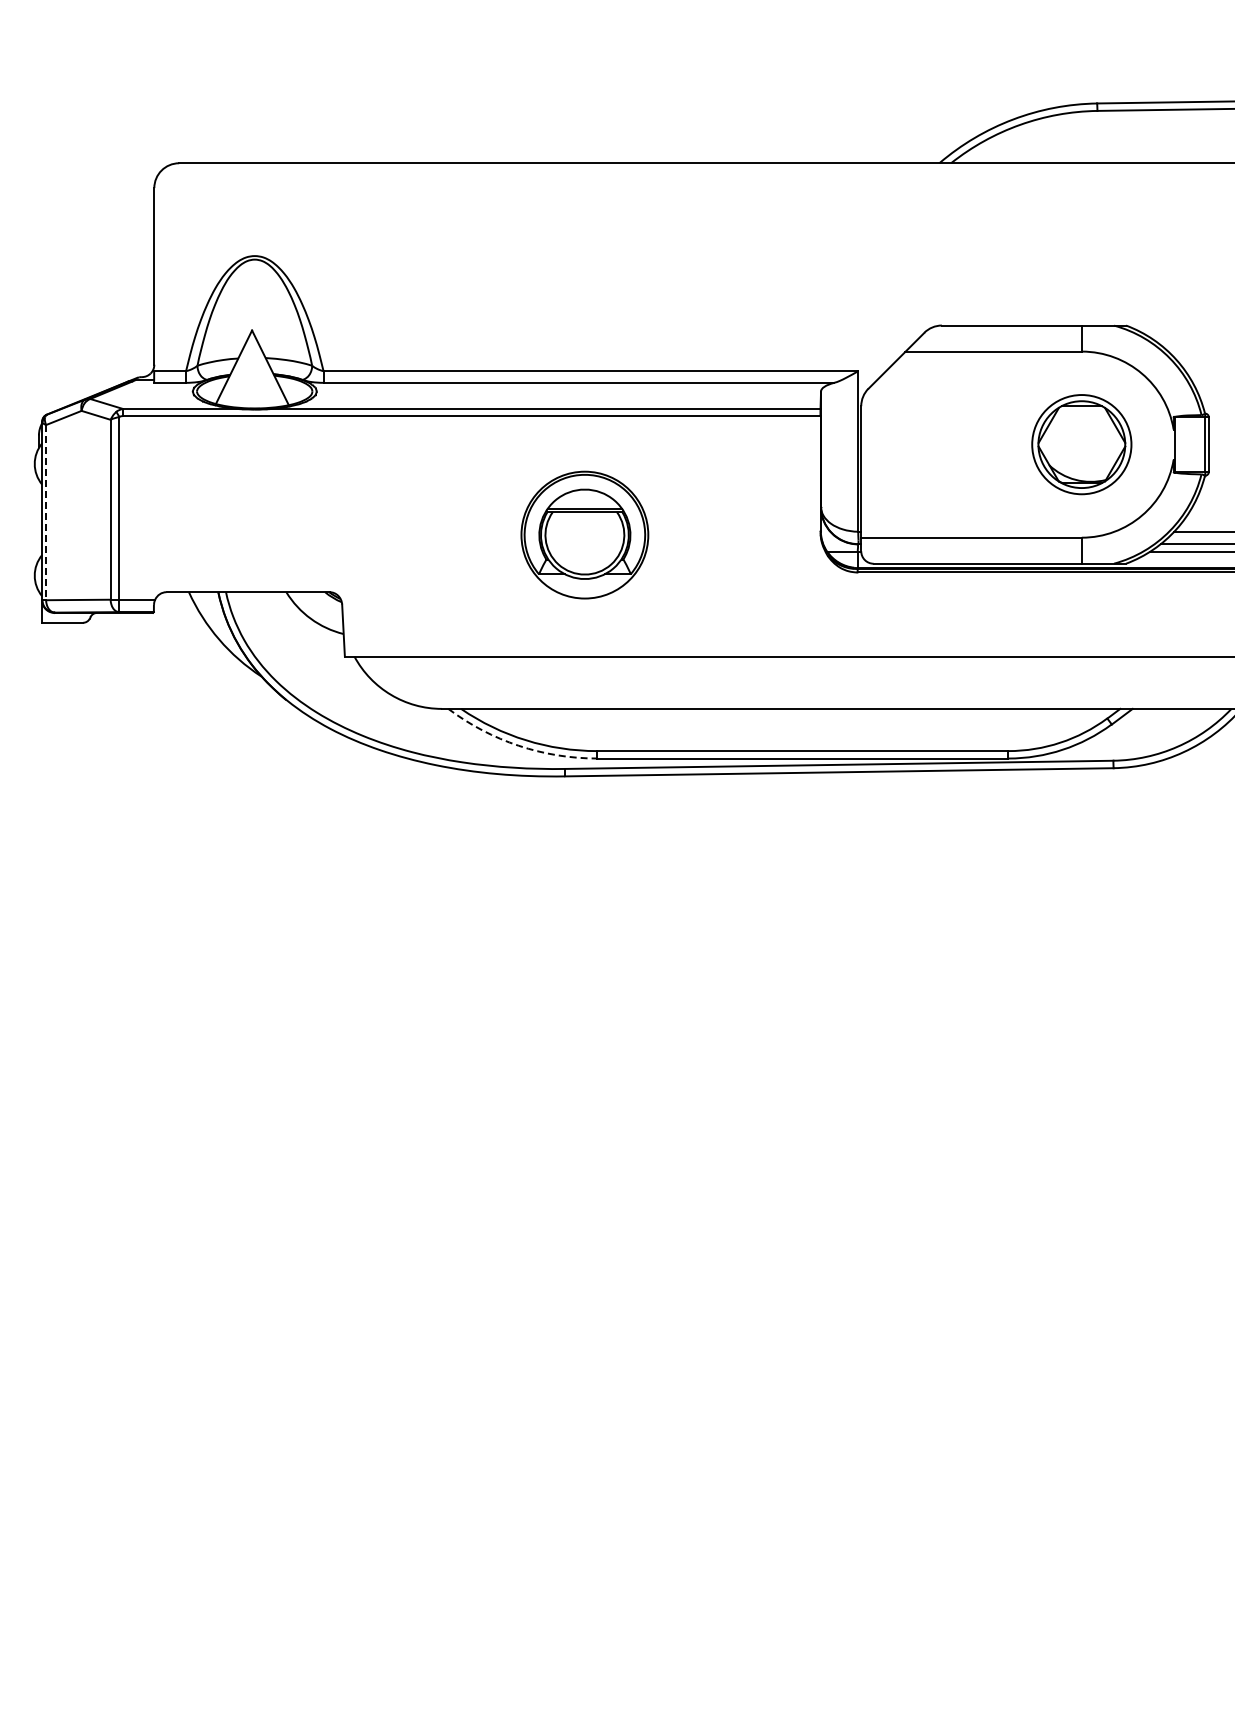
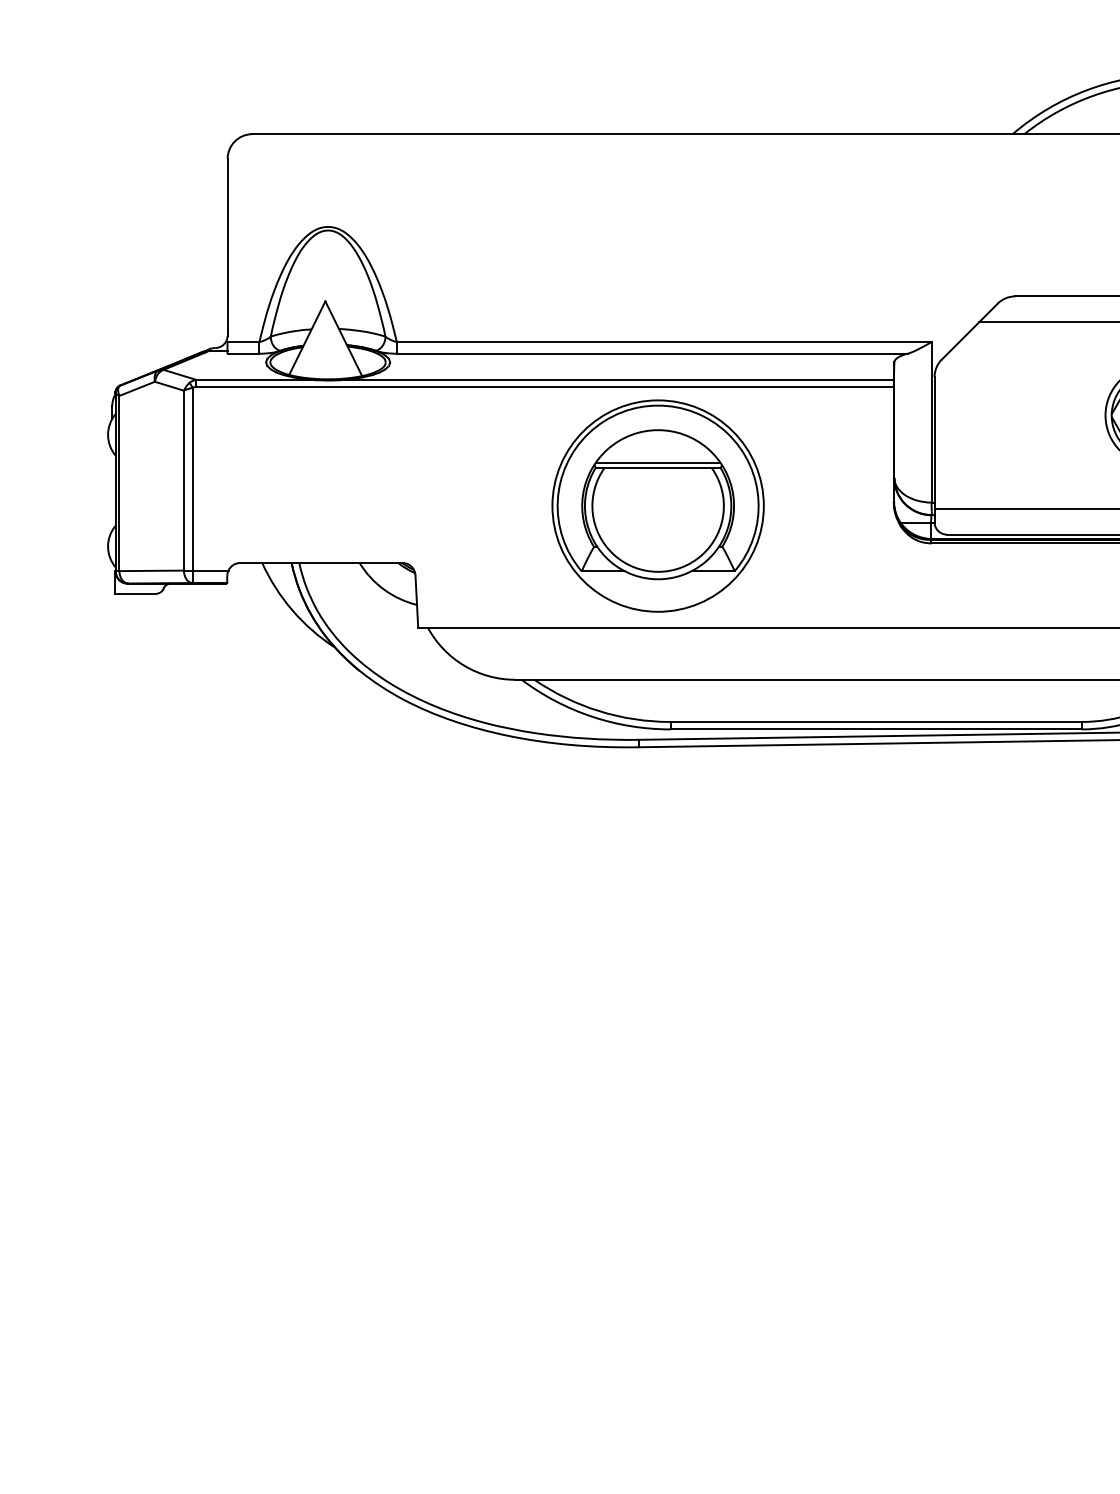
line: (46, 512) -> (119, 483), dashed -> solid
part: (584, 534) -> (657, 505), size x1.67
arc: (518, 745) -> (591, 716), dashed -> solid

